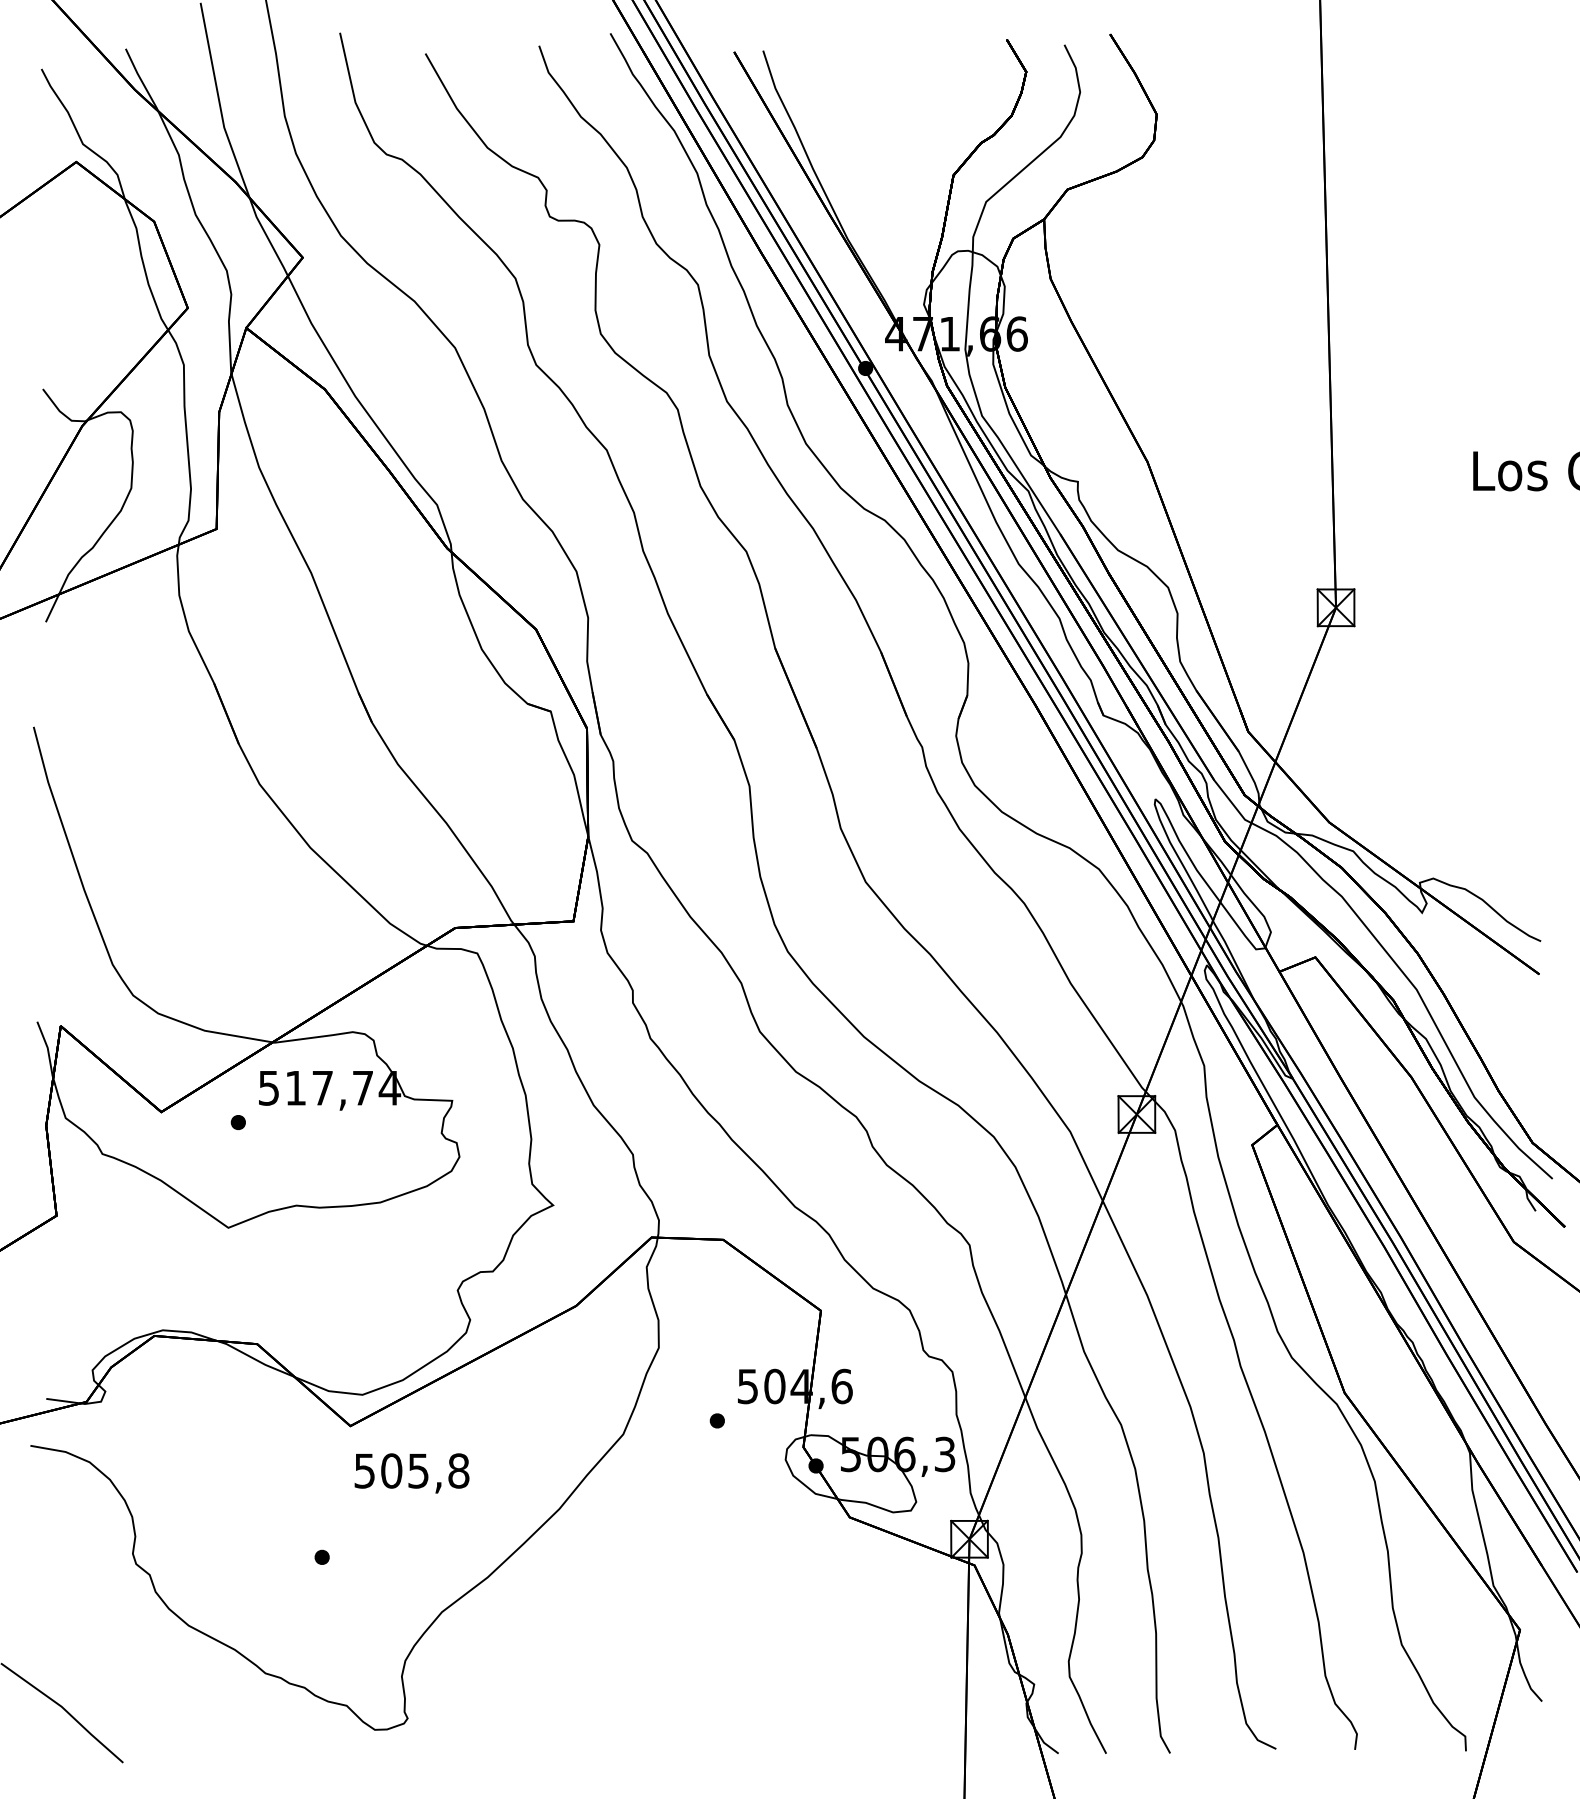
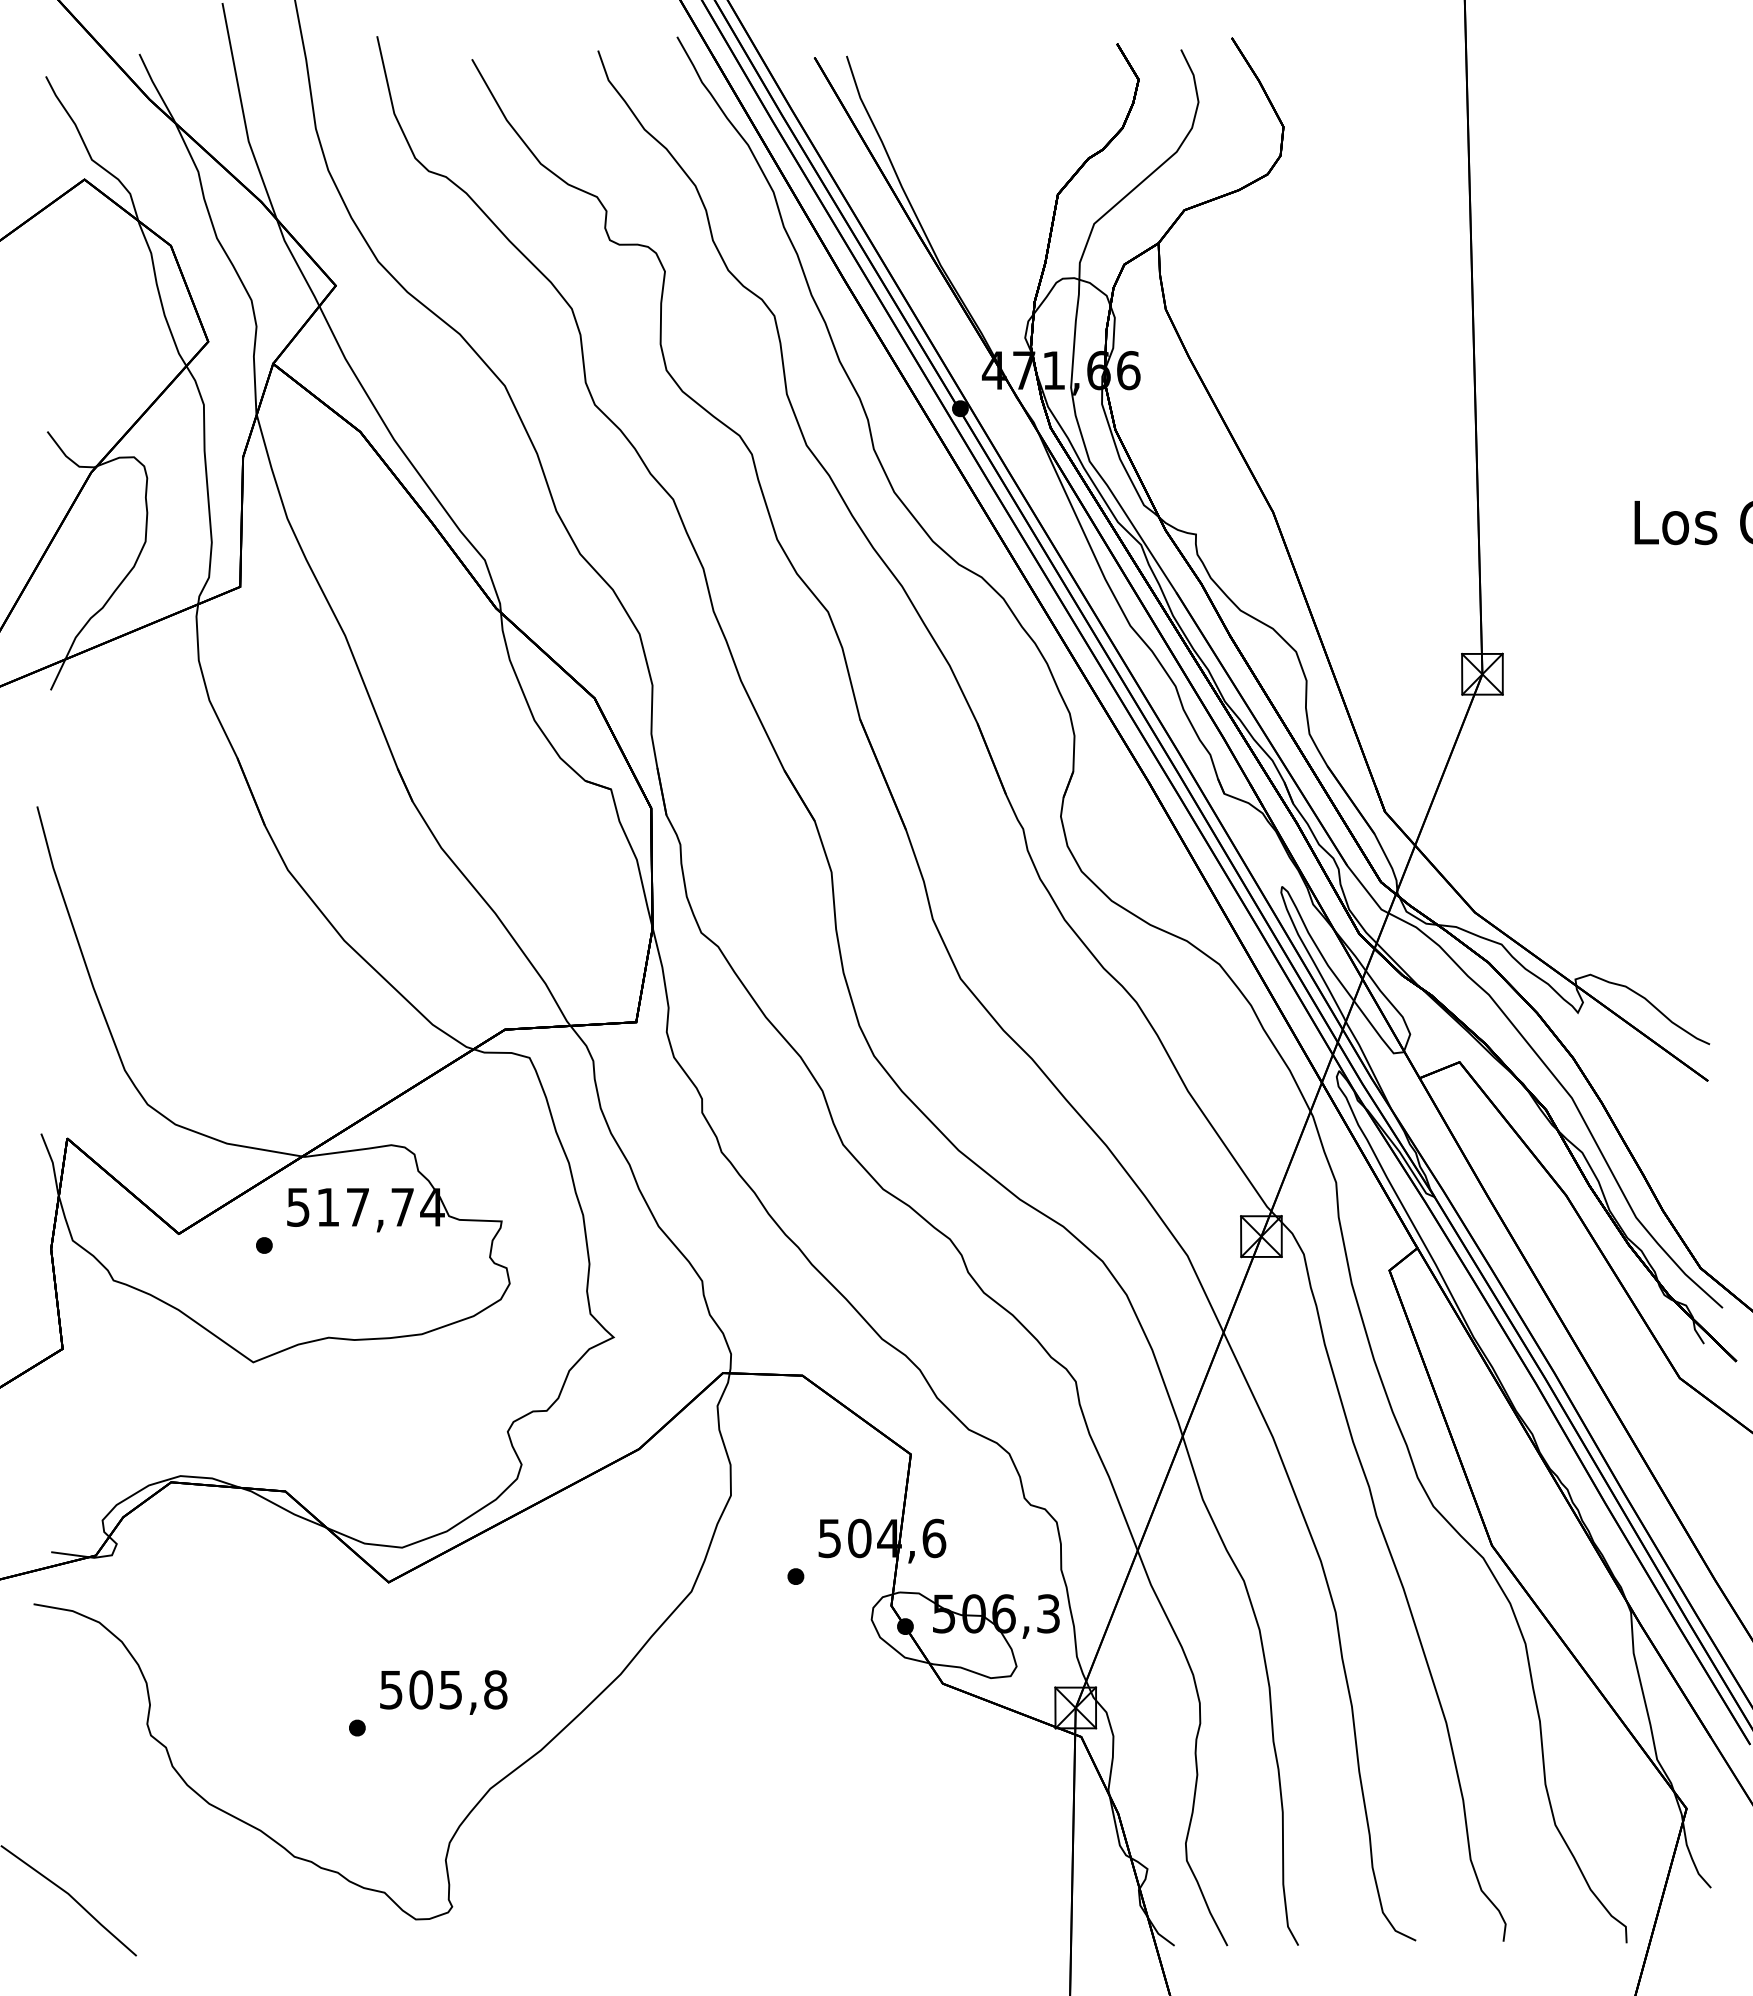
text: (411, 1473) -> (443, 1692), moved

